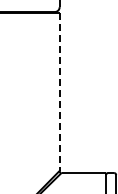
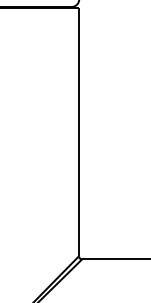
line: (59, 92) -> (78, 133), dashed -> solid

